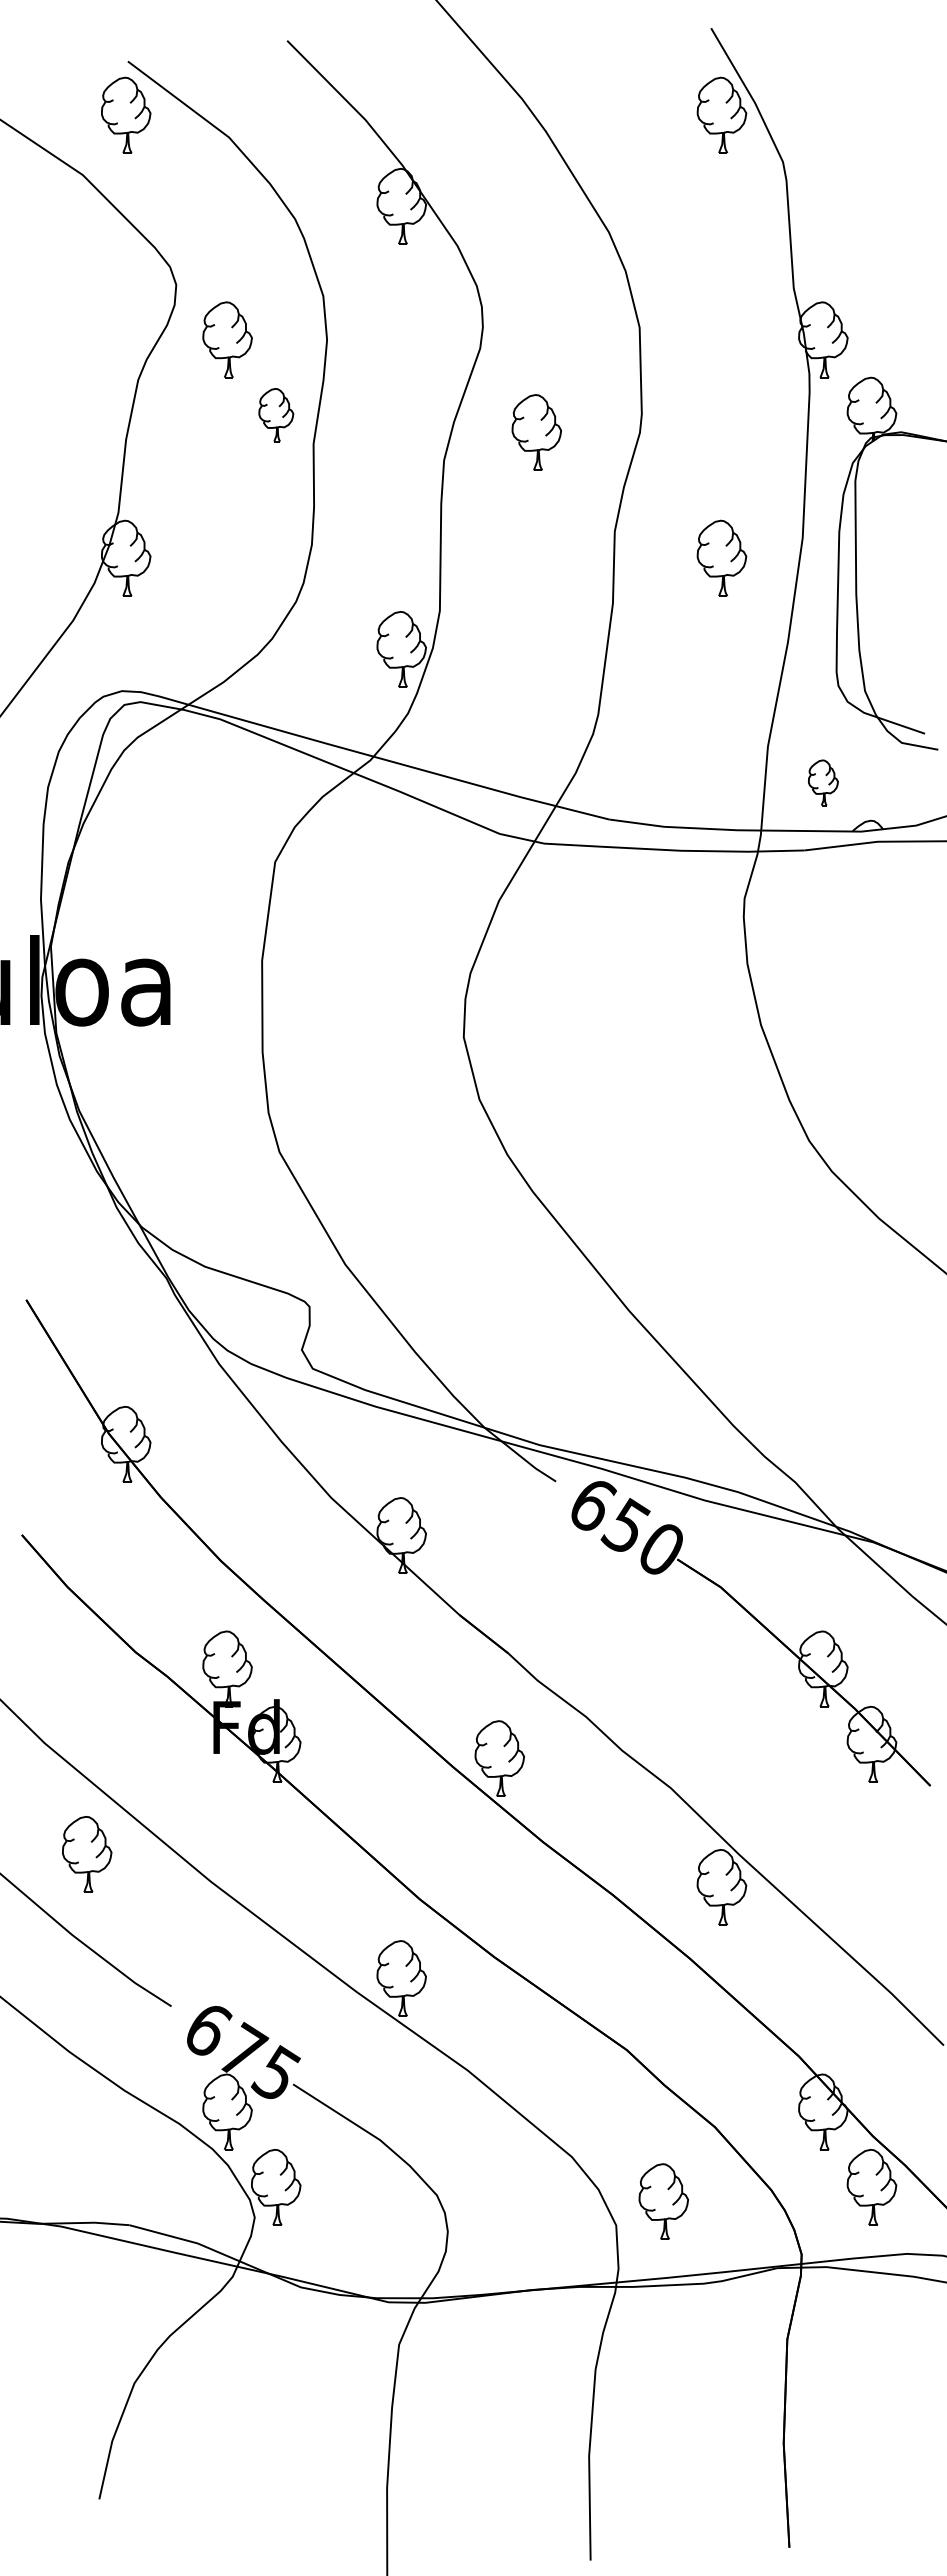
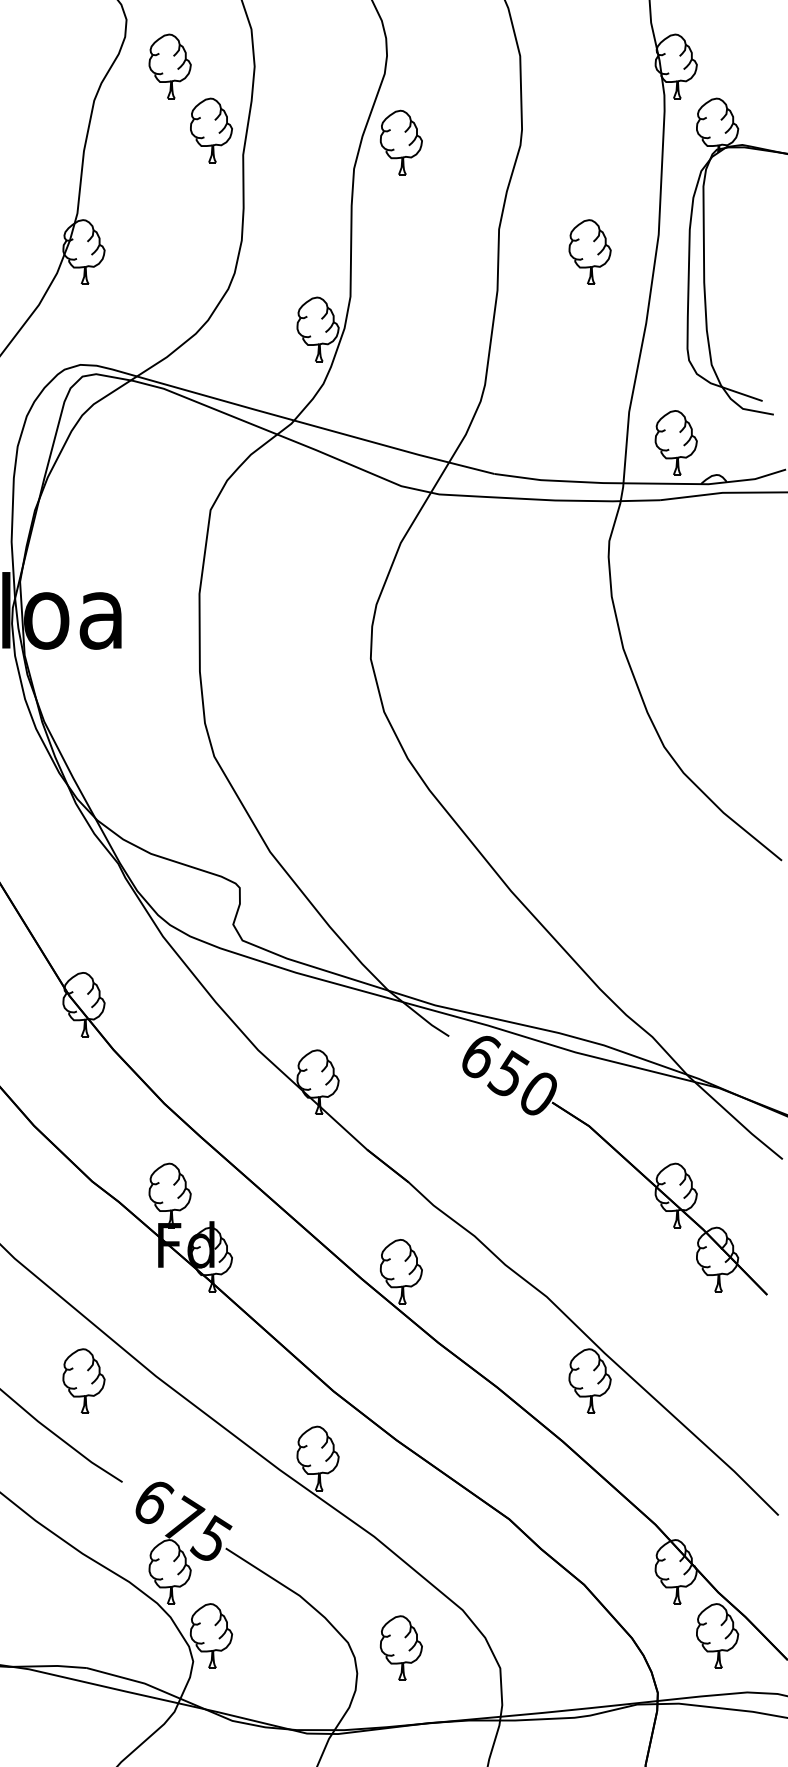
part: (276, 414) -> (211, 129), size x1.43
part: (536, 432) -> (401, 142), moved
part: (823, 782) -> (676, 442), size x1.67
part: (87, 1854) -> (84, 1381), moved
part: (663, 2201) -> (401, 1647), moved

